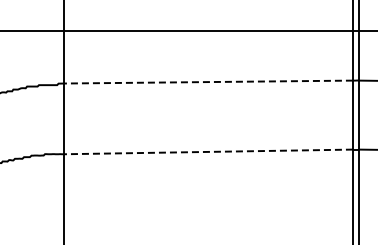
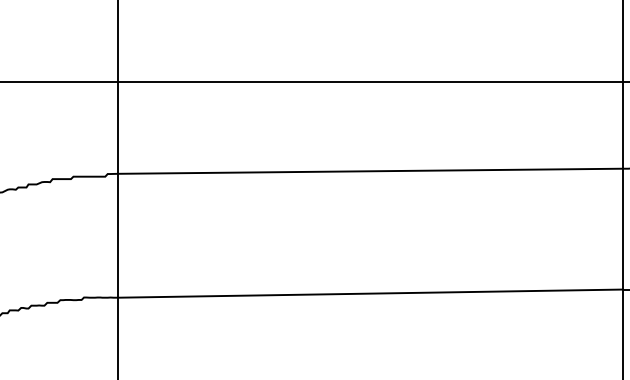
line: (208, 82) -> (370, 172), dashed -> solid
line: (208, 151) -> (370, 292), dashed -> solid

